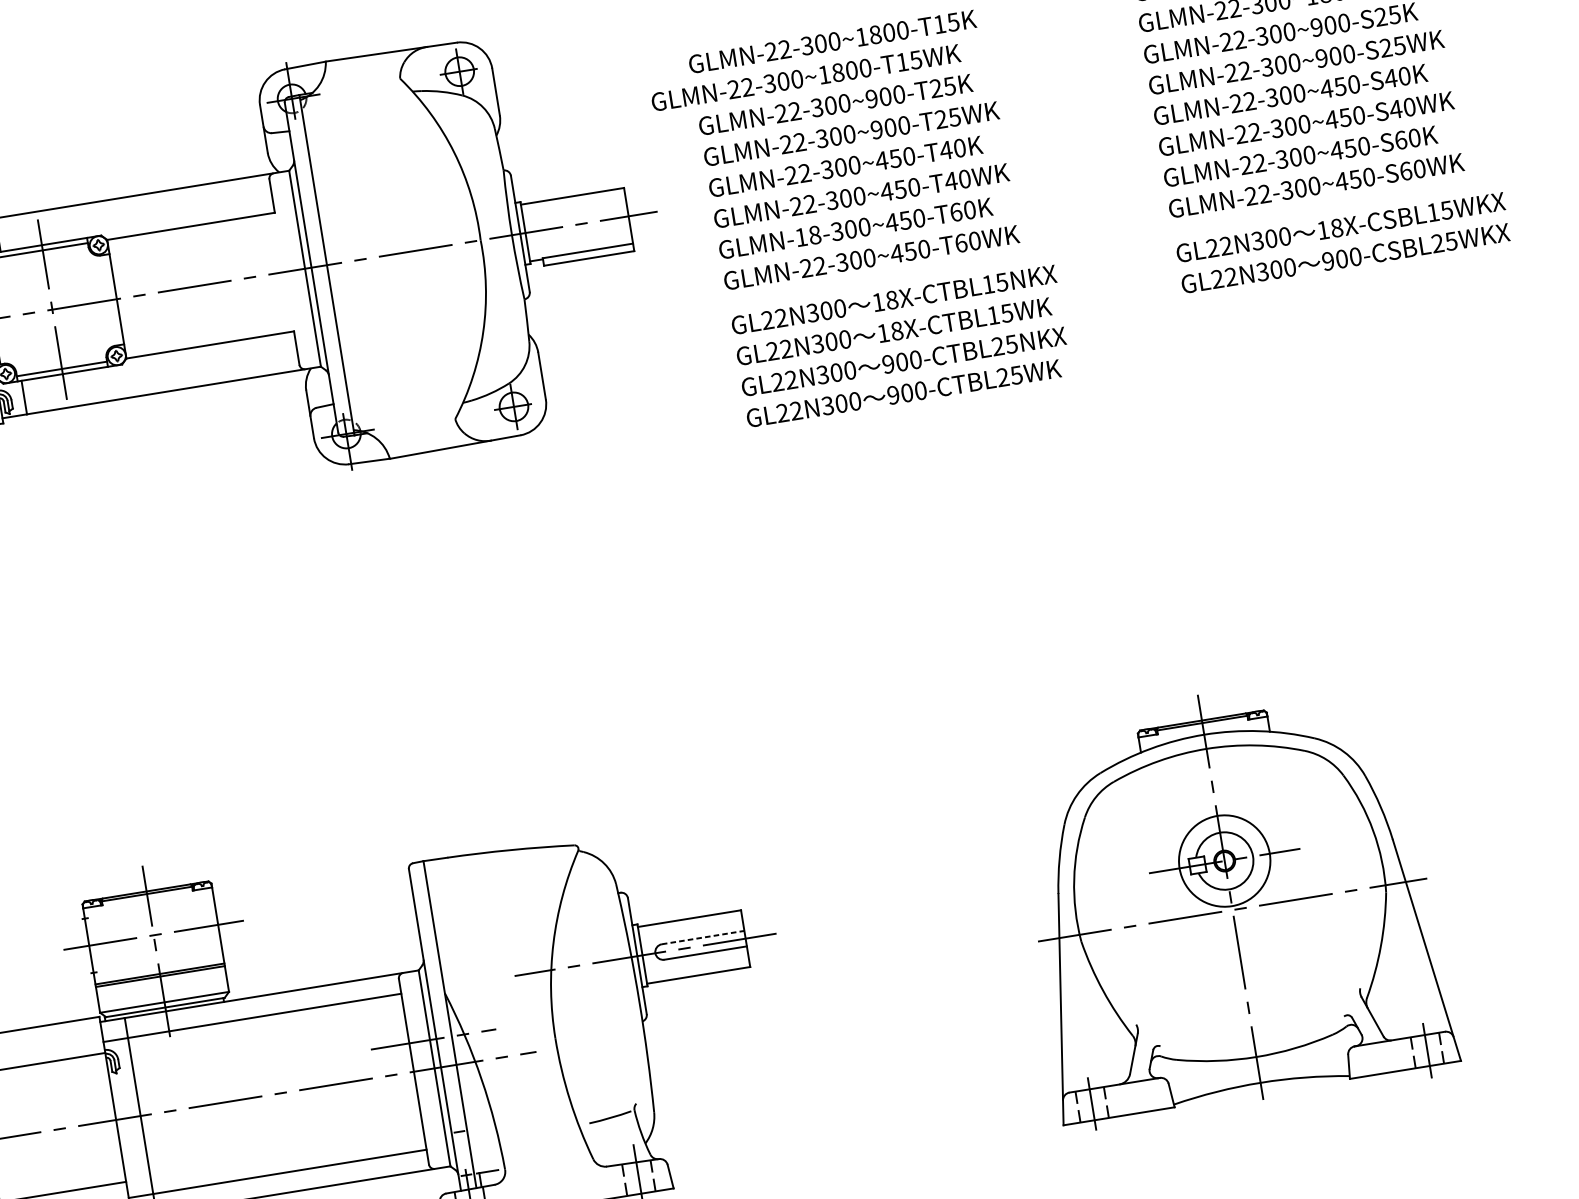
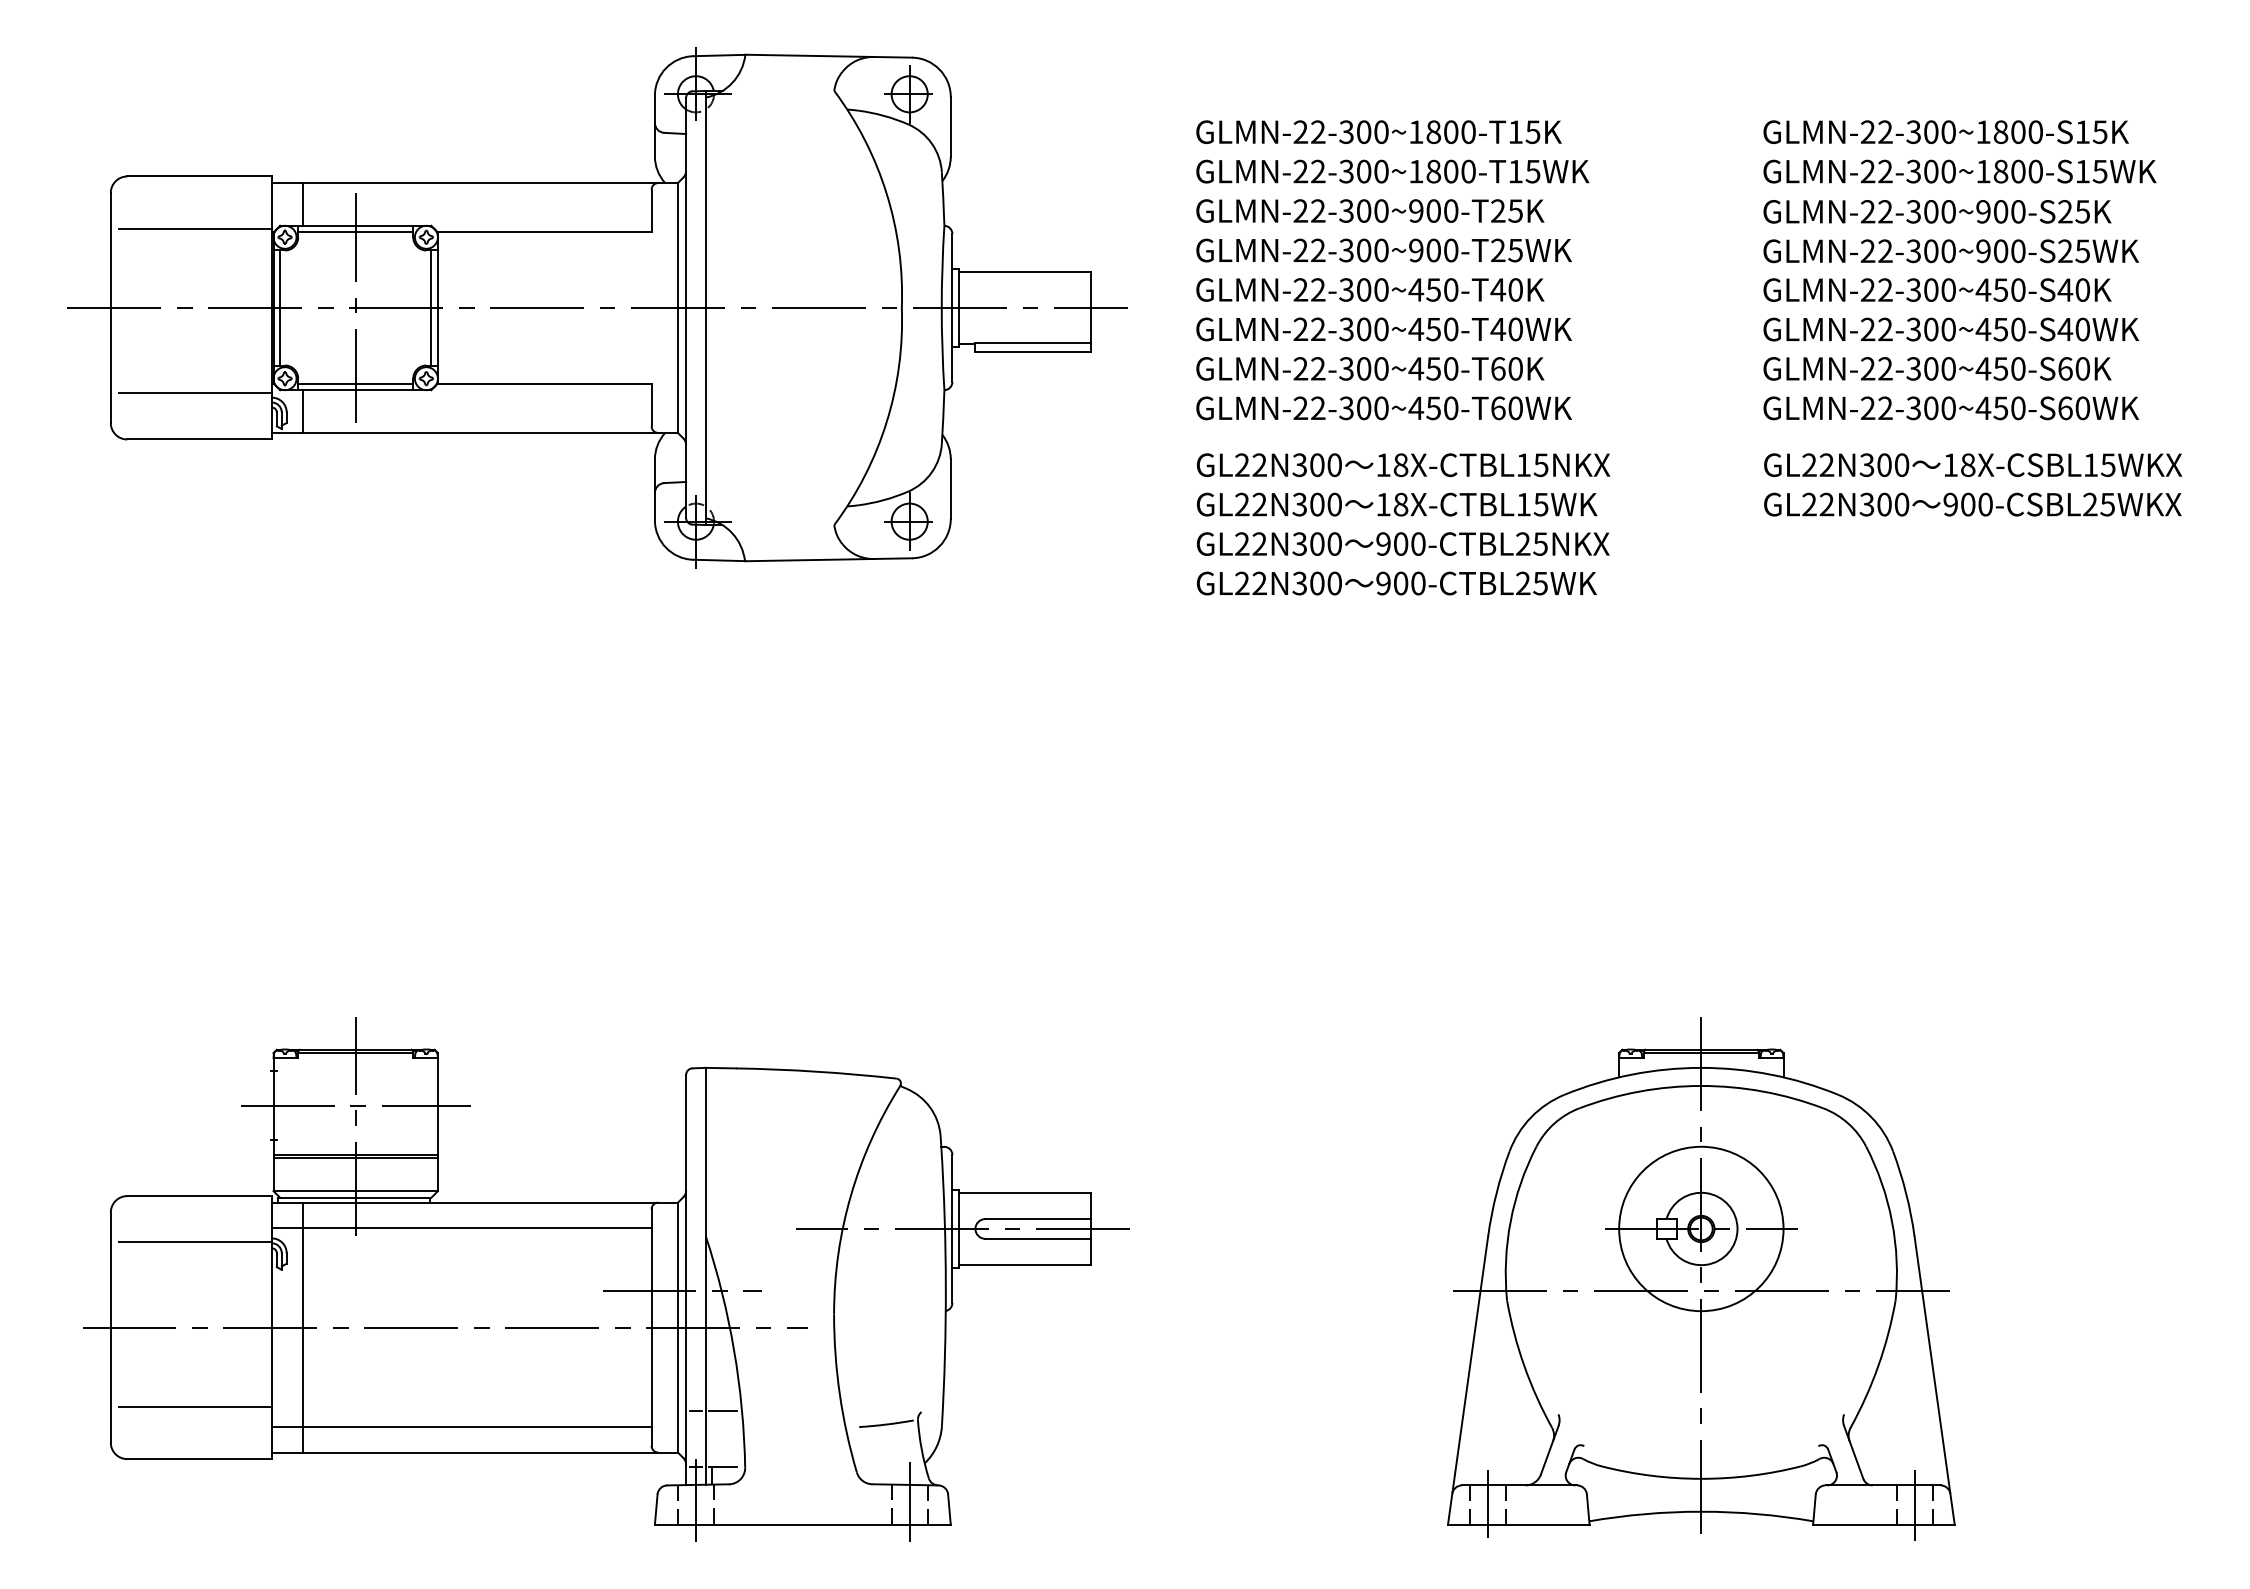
text: (805, 77) -> (1392, 171), moved
text: (808, 235) -> (1309, 368), GLMN-18-300~450-T60K -> GLMN-22-300~450-T60K
line: (111, 299) -> (431, 307), added
circle: (1224, 860) -> (1701, 1228), size x1.43
line: (702, 937) -> (1037, 1219), dashed -> solid
line: (480, 1128) -> (722, 1411), added

